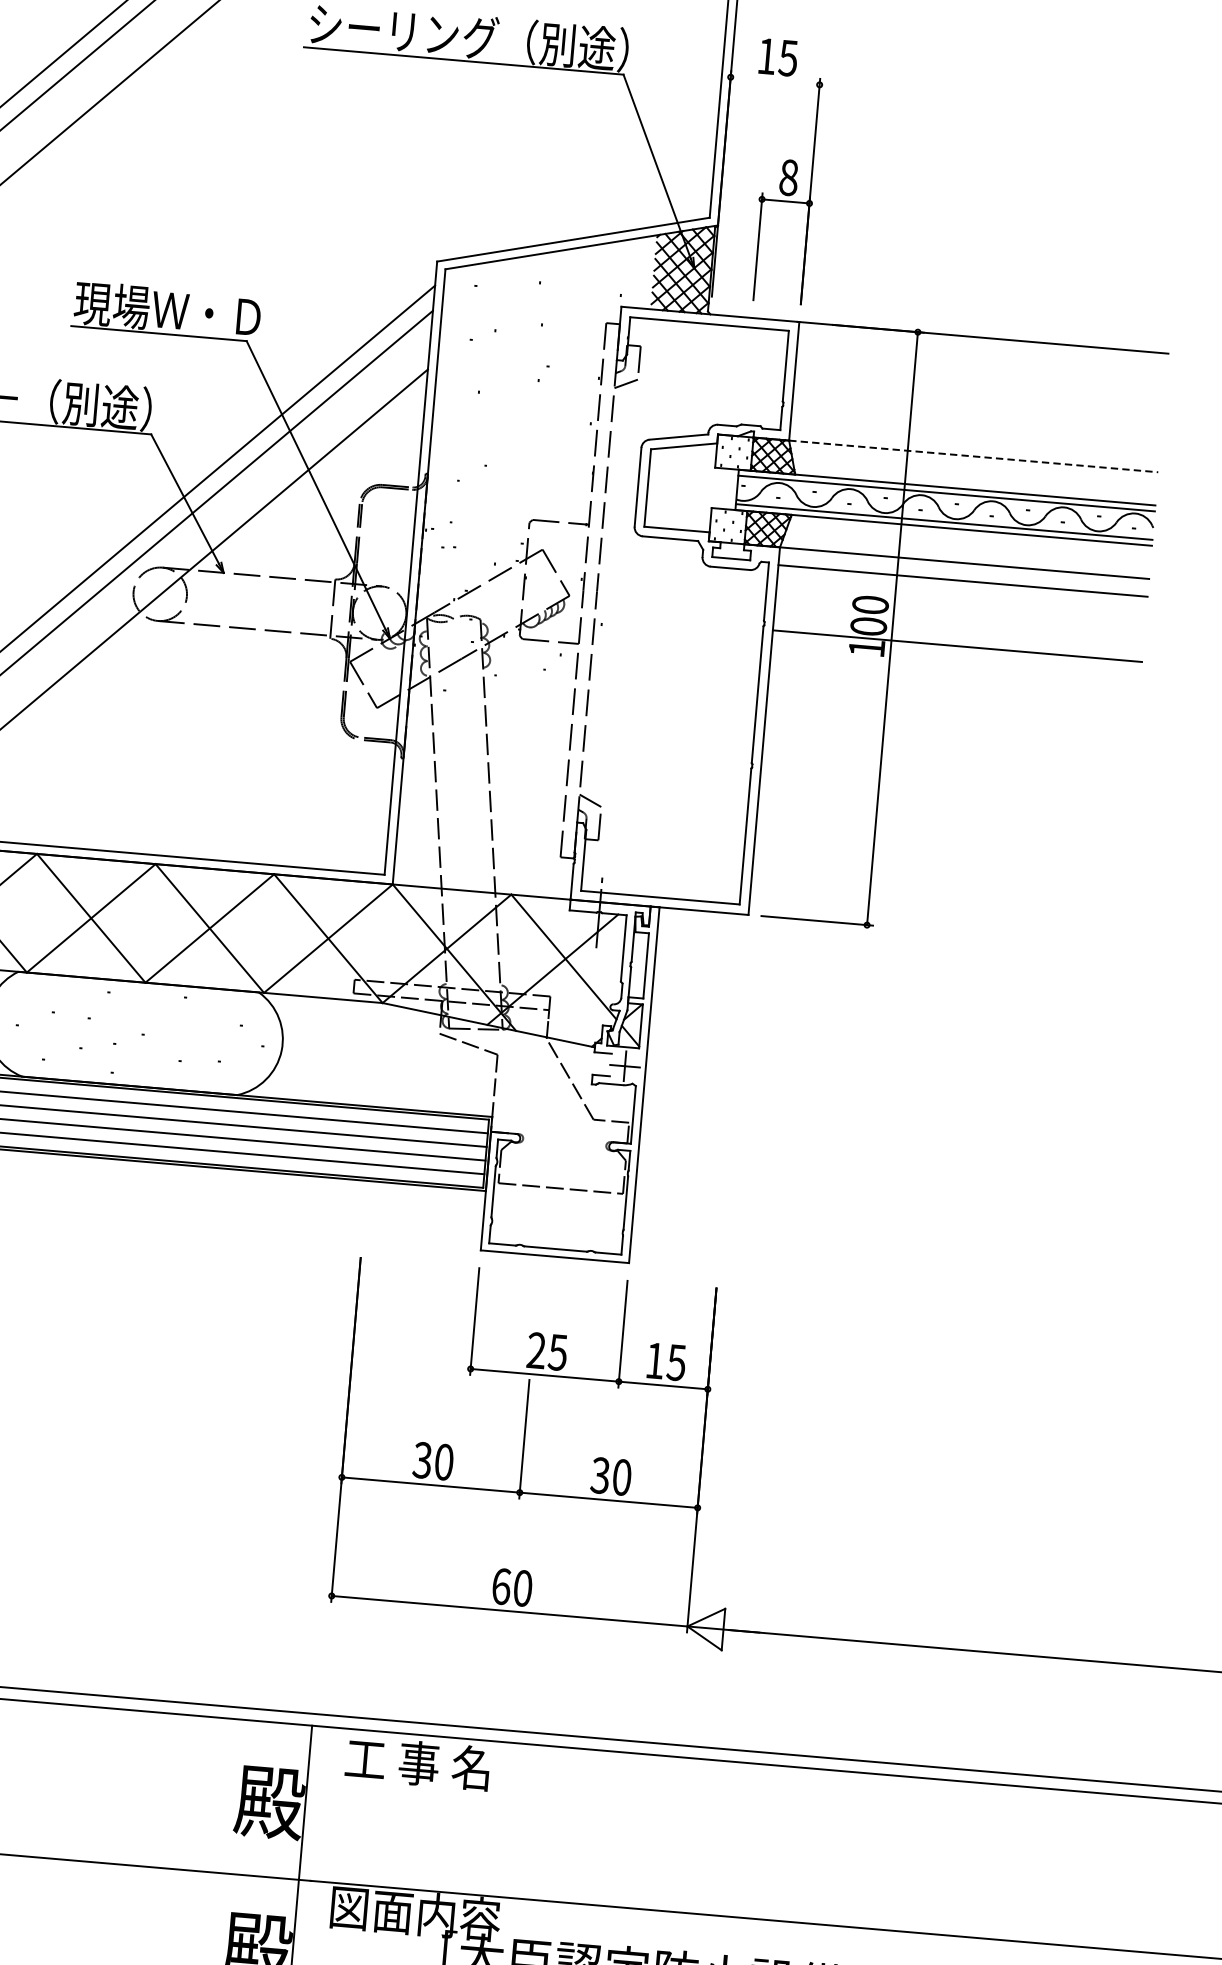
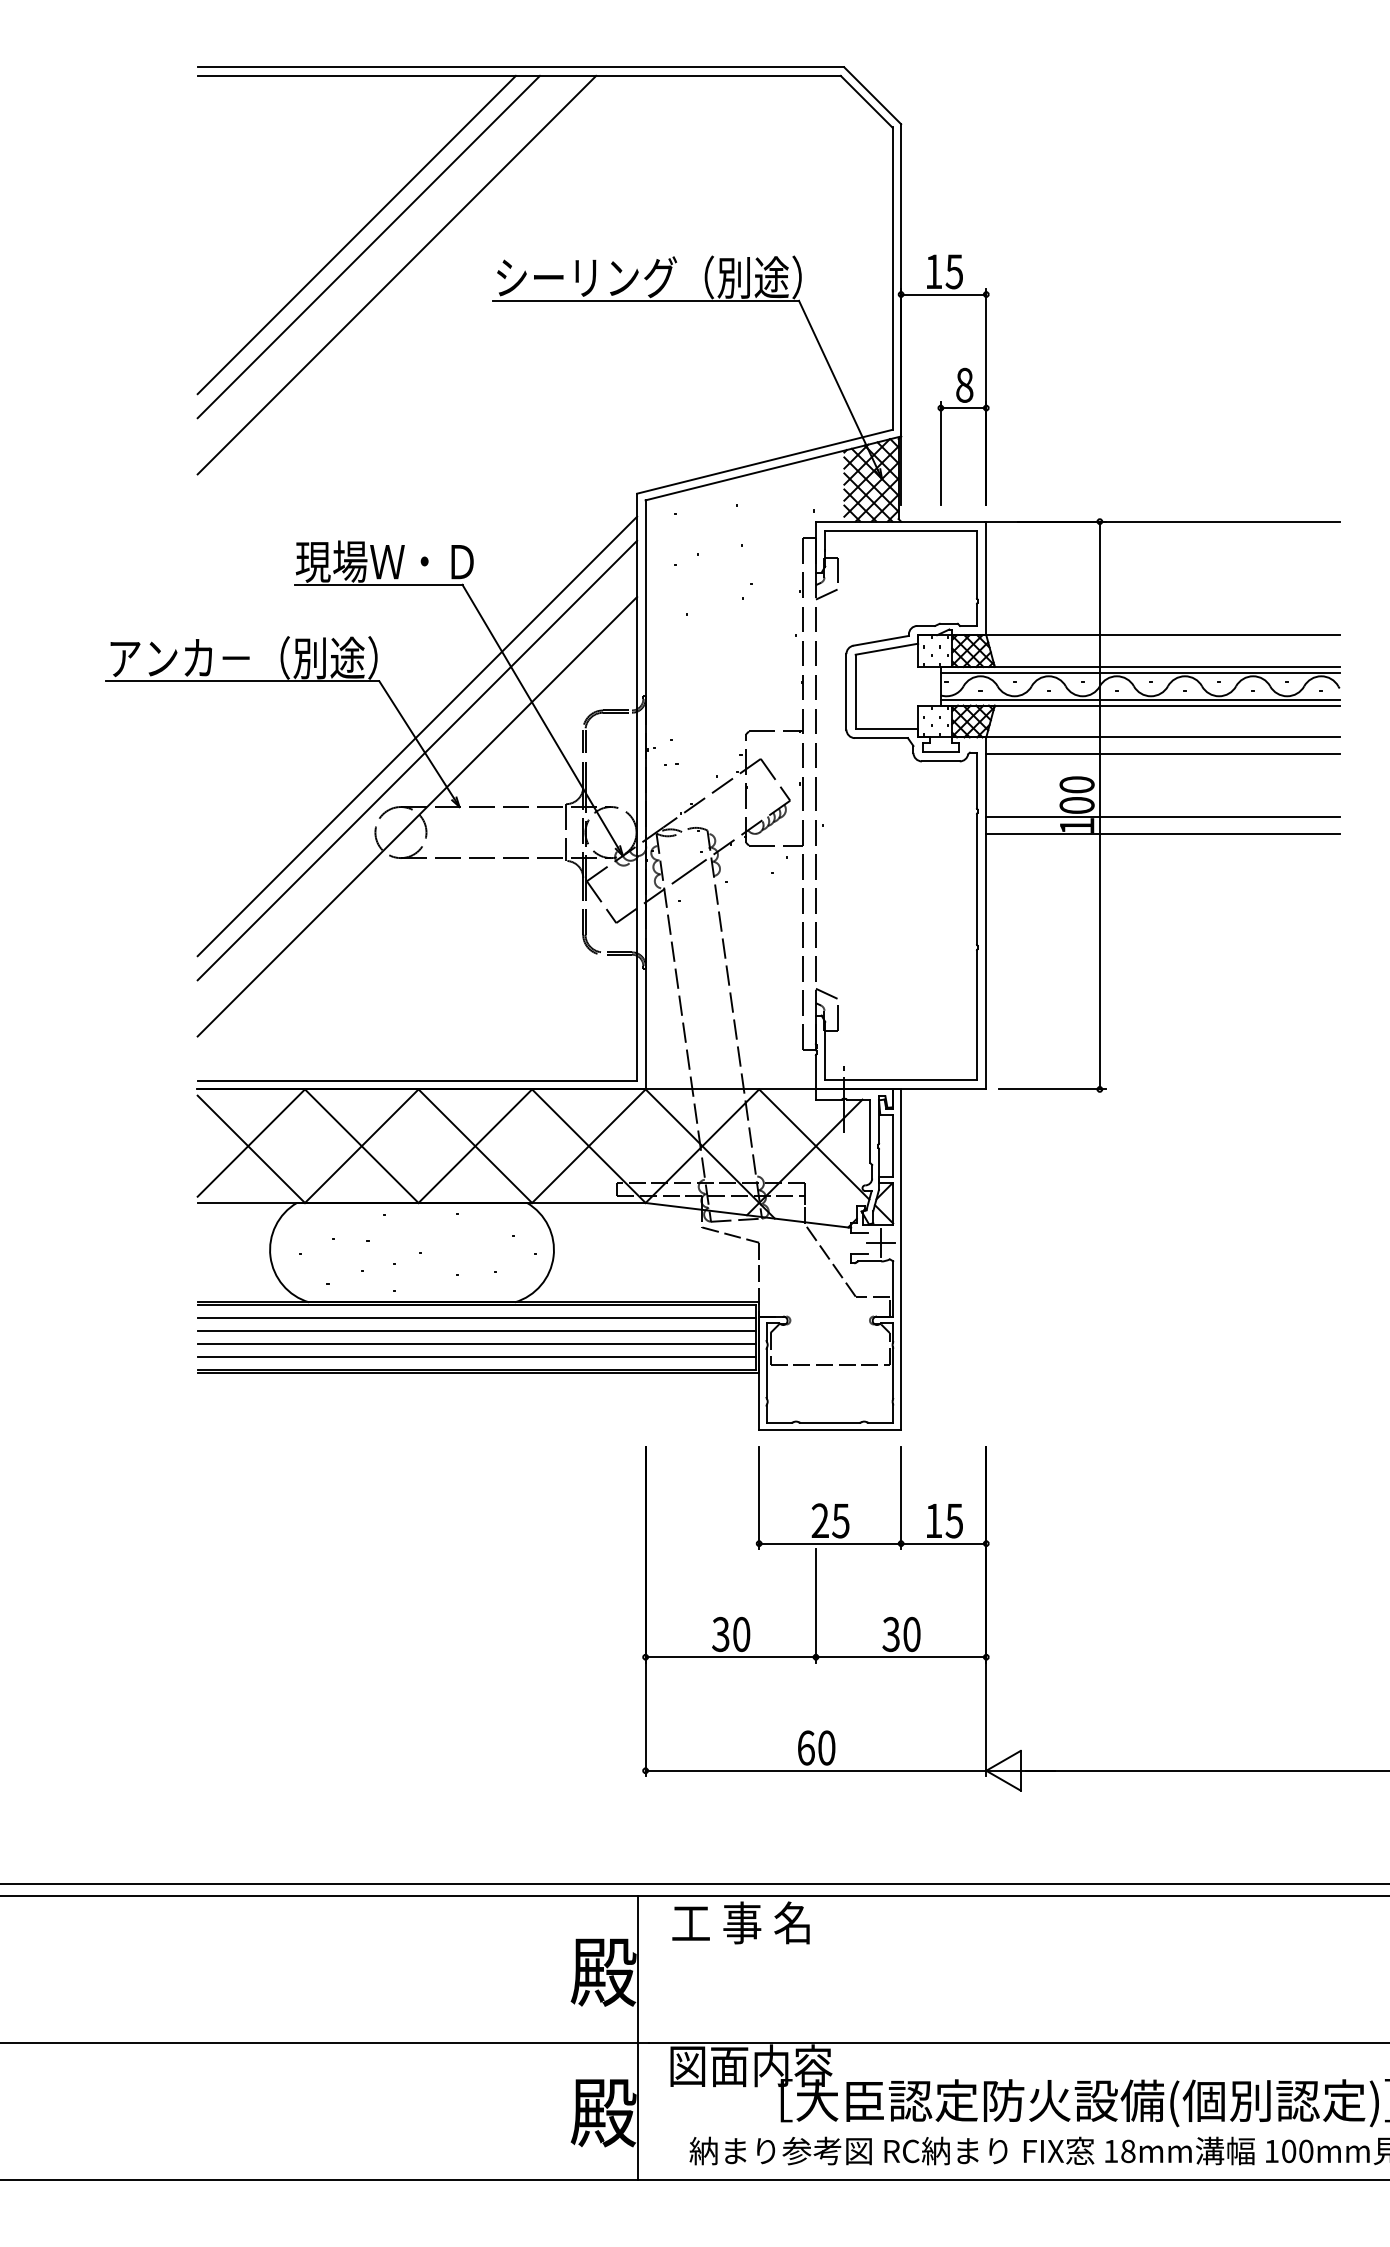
line: (774, 81) -> (943, 294), added
line: (974, 456) -> (1163, 635), dashed -> solid
line: (955, 663) -> (1162, 833), added

